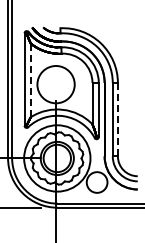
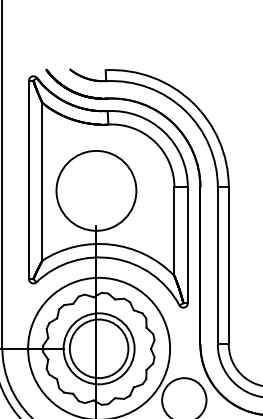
line: (30, 80) -> (41, 181), dashed -> solid
line: (117, 119) -> (227, 265), dashed -> solid

